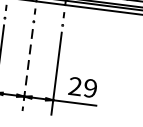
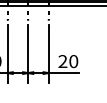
line: (28, 70) -> (28, 54), dashed -> solid
text: (90, 88) -> (73, 61), 29 -> 20

